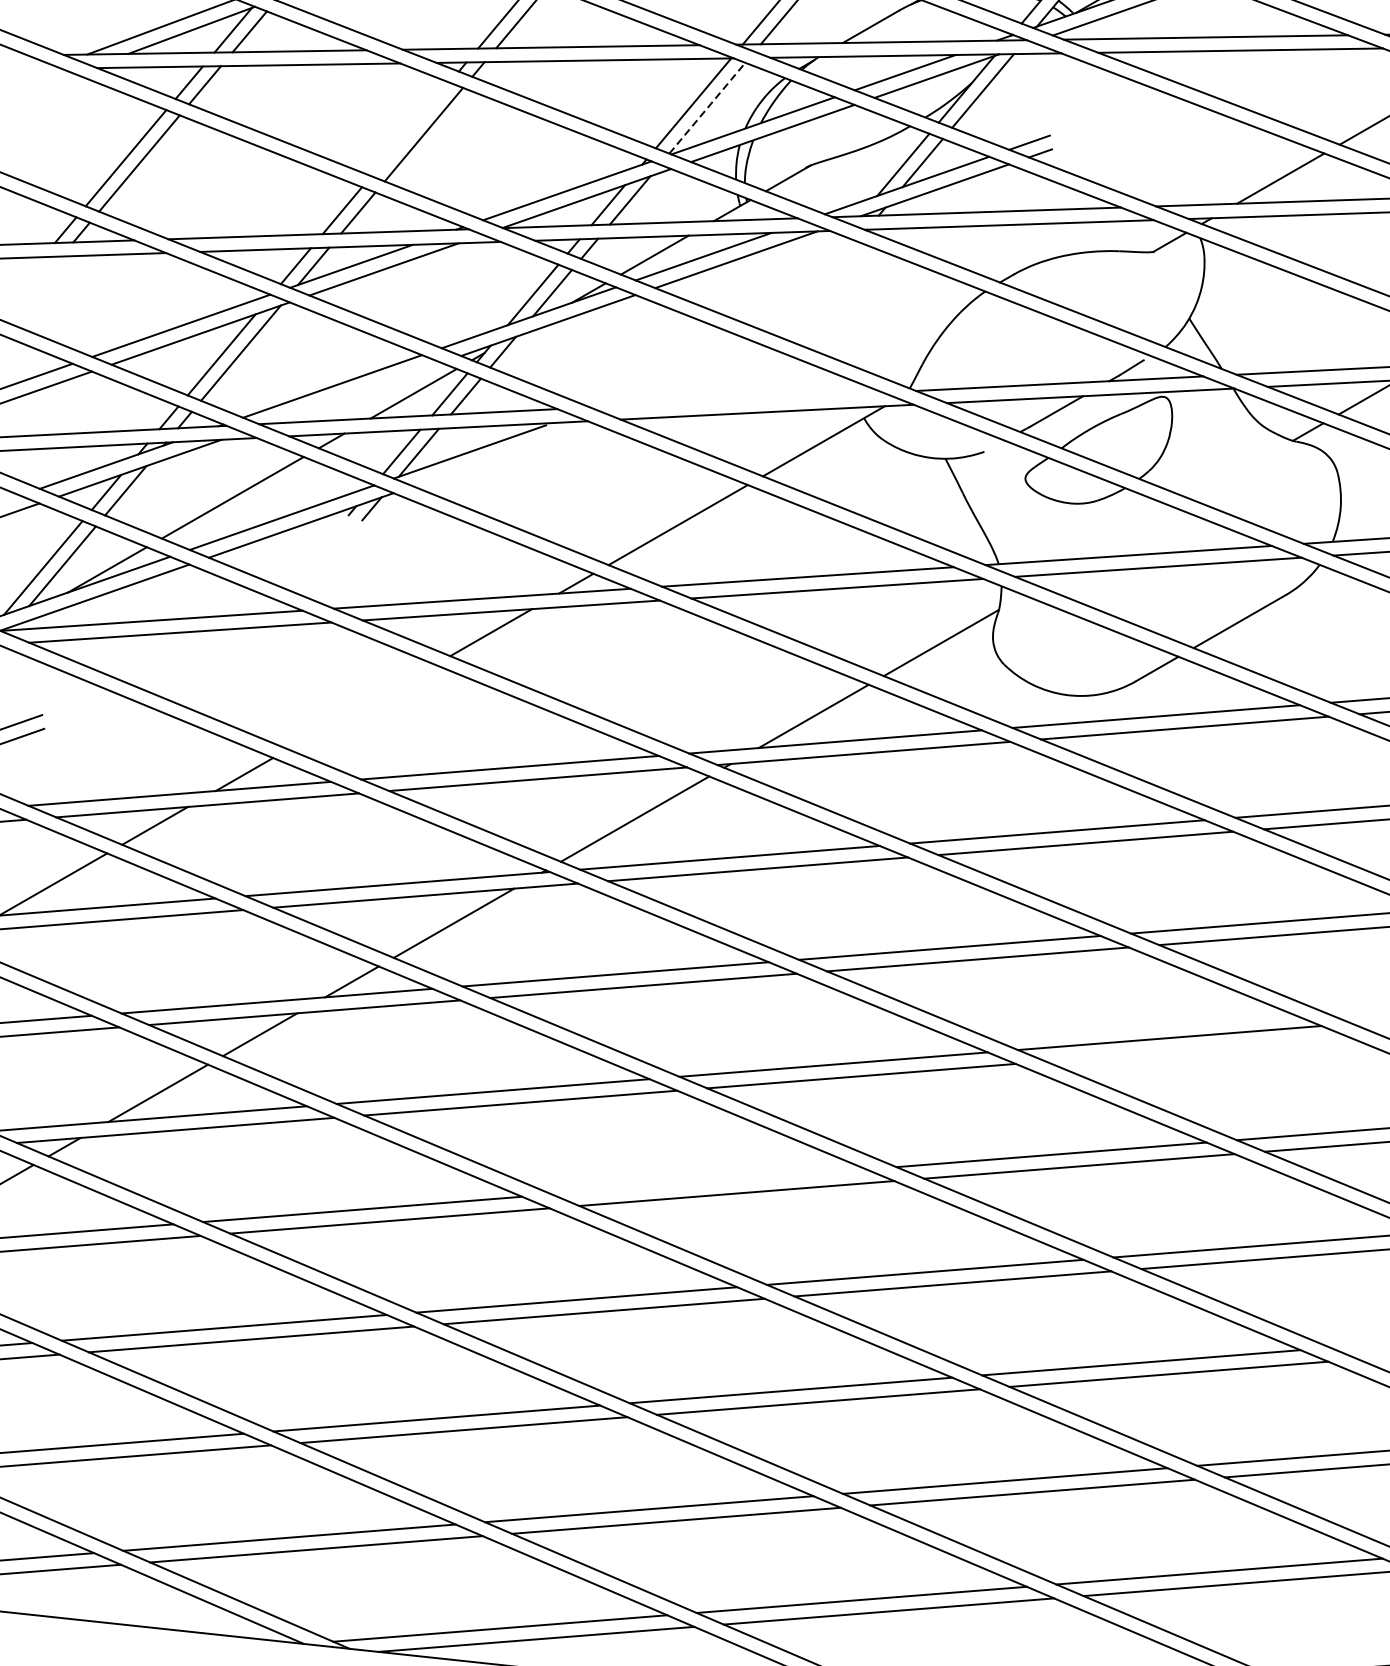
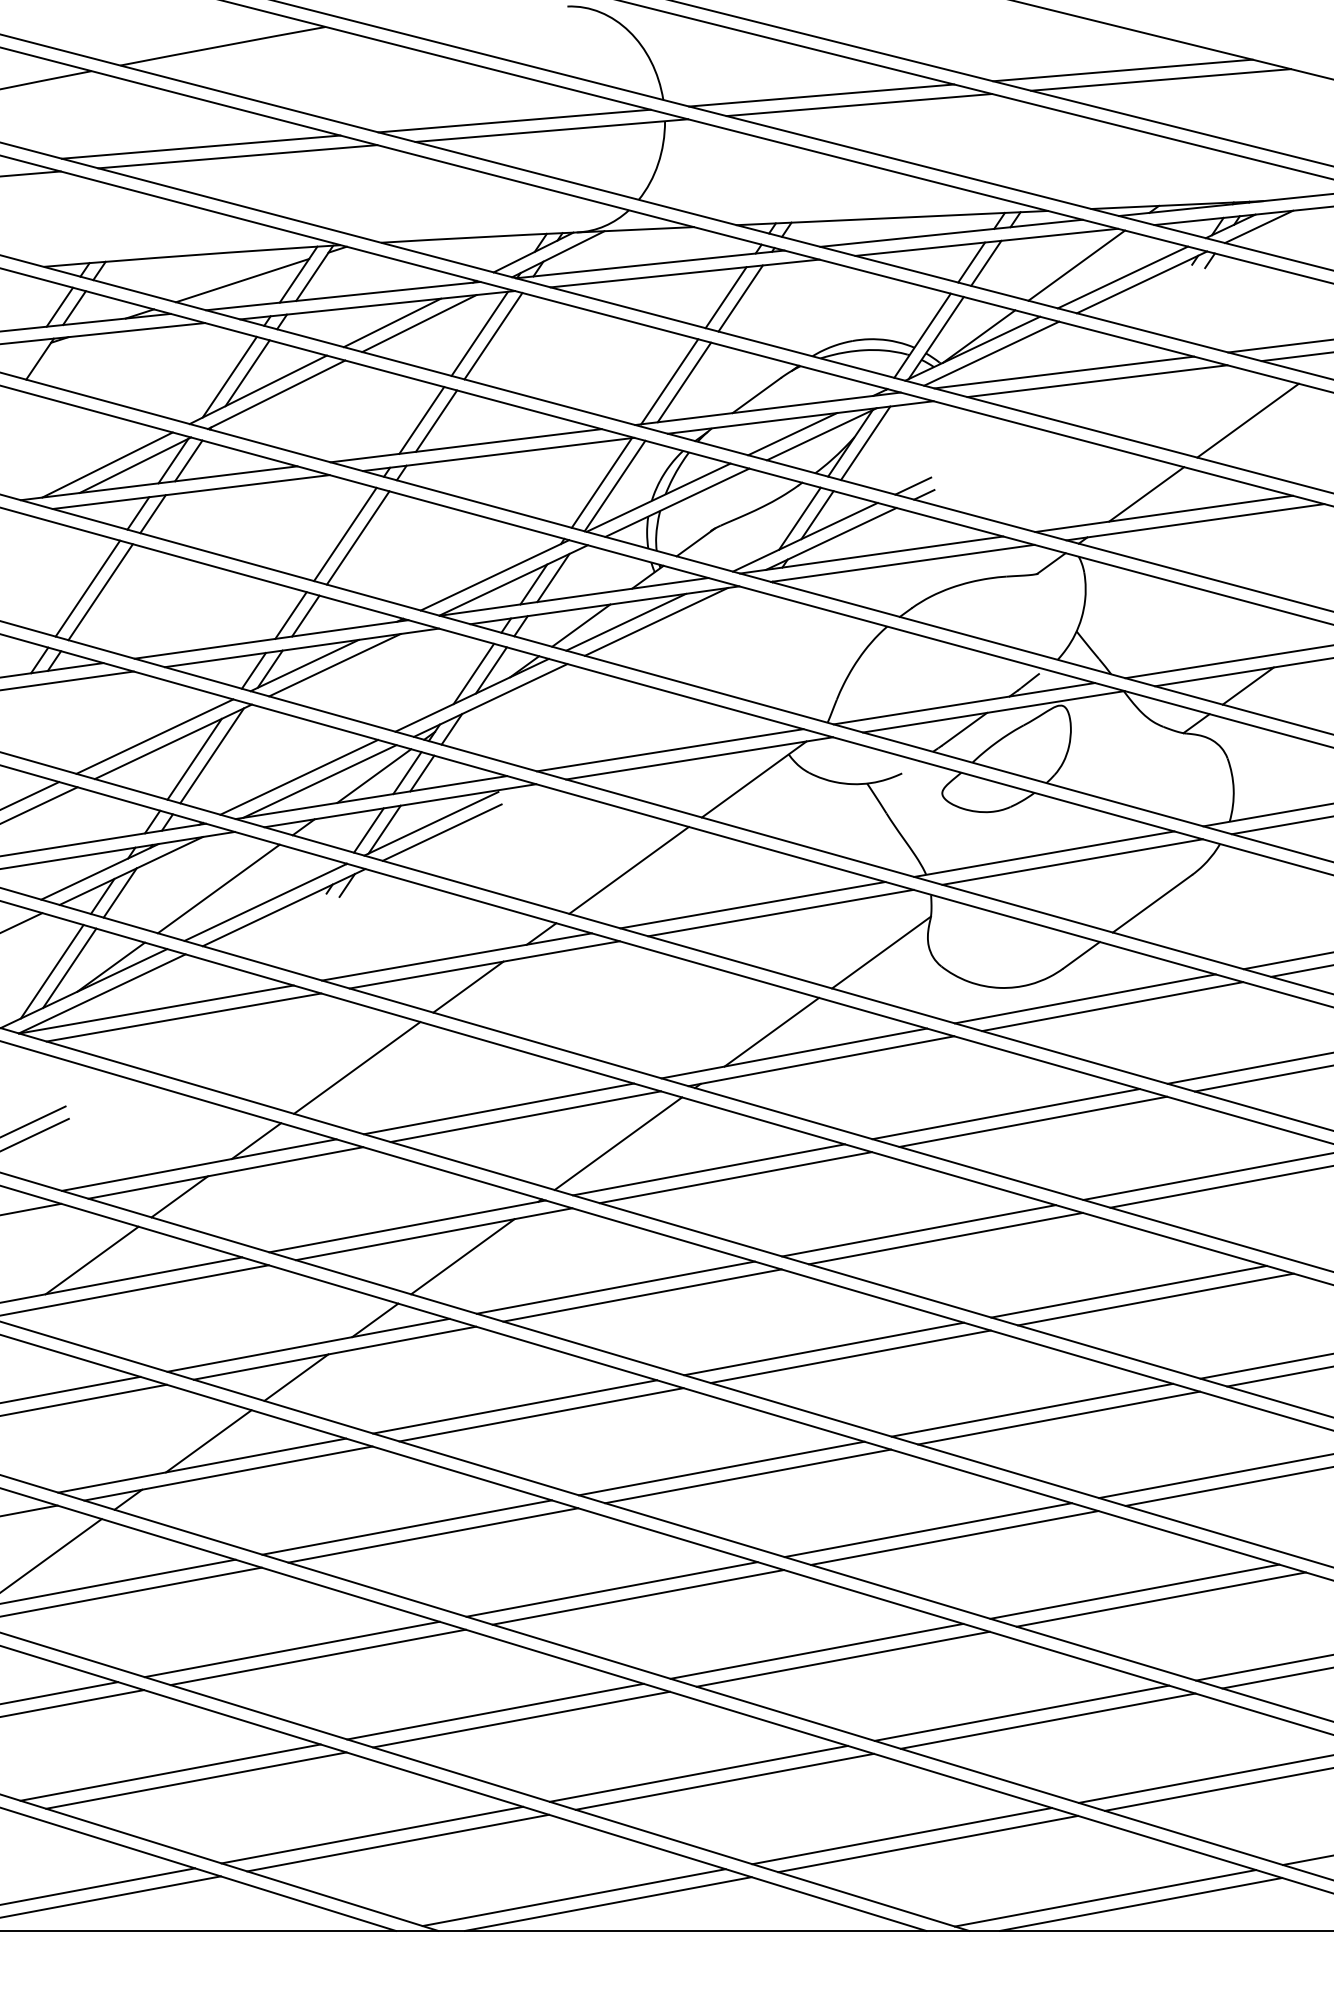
line: (707, 107) -> (615, 485), dashed -> solid
line: (410, 129) -> (345, 534), added
line: (354, 393) -> (319, 781), added
line: (736, 400) -> (670, 750), added
line: (479, 462) -> (441, 832), added
line: (362, 706) -> (357, 1067), added
line: (1197, 1049) -> (1155, 1299), added
line: (708, 1181) -> (721, 1468), added

